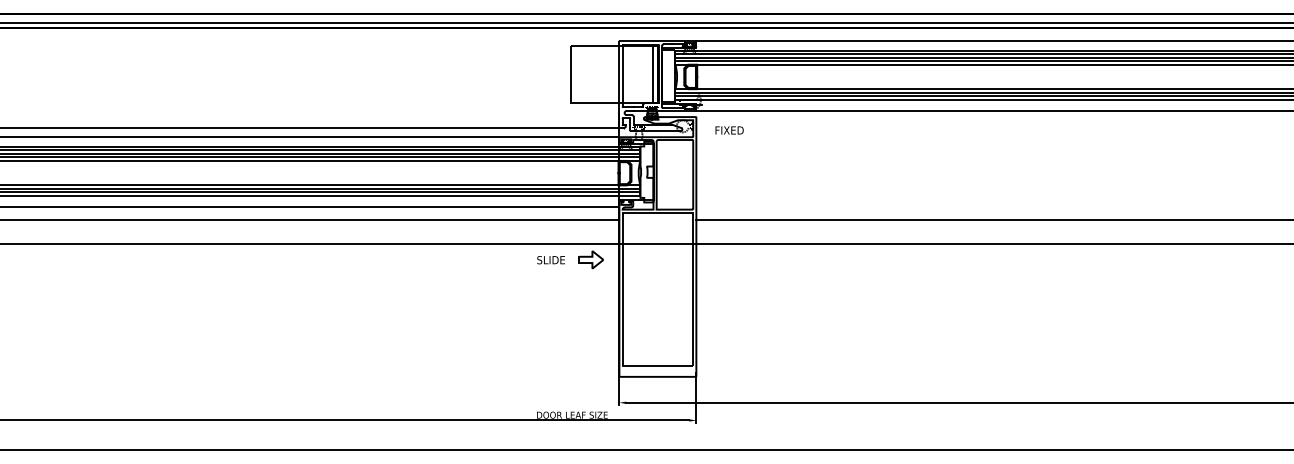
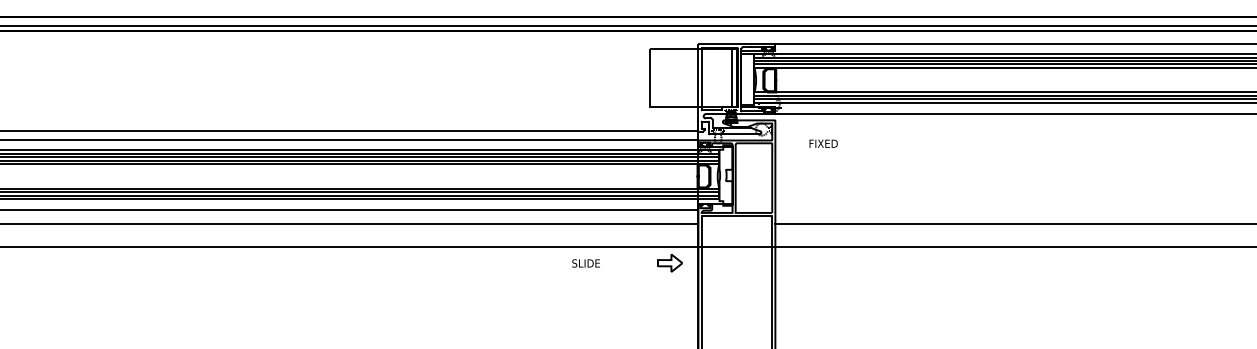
text: (729, 130) -> (823, 143), moved
text: (550, 260) -> (585, 263), moved

